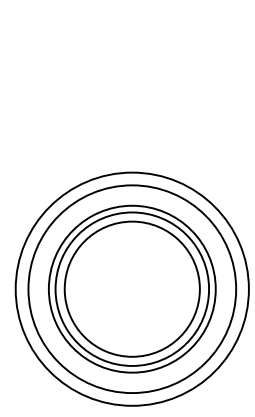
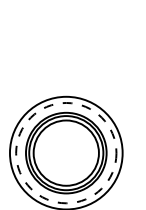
circle: (132, 287) -> (66, 152), solid -> dashed

